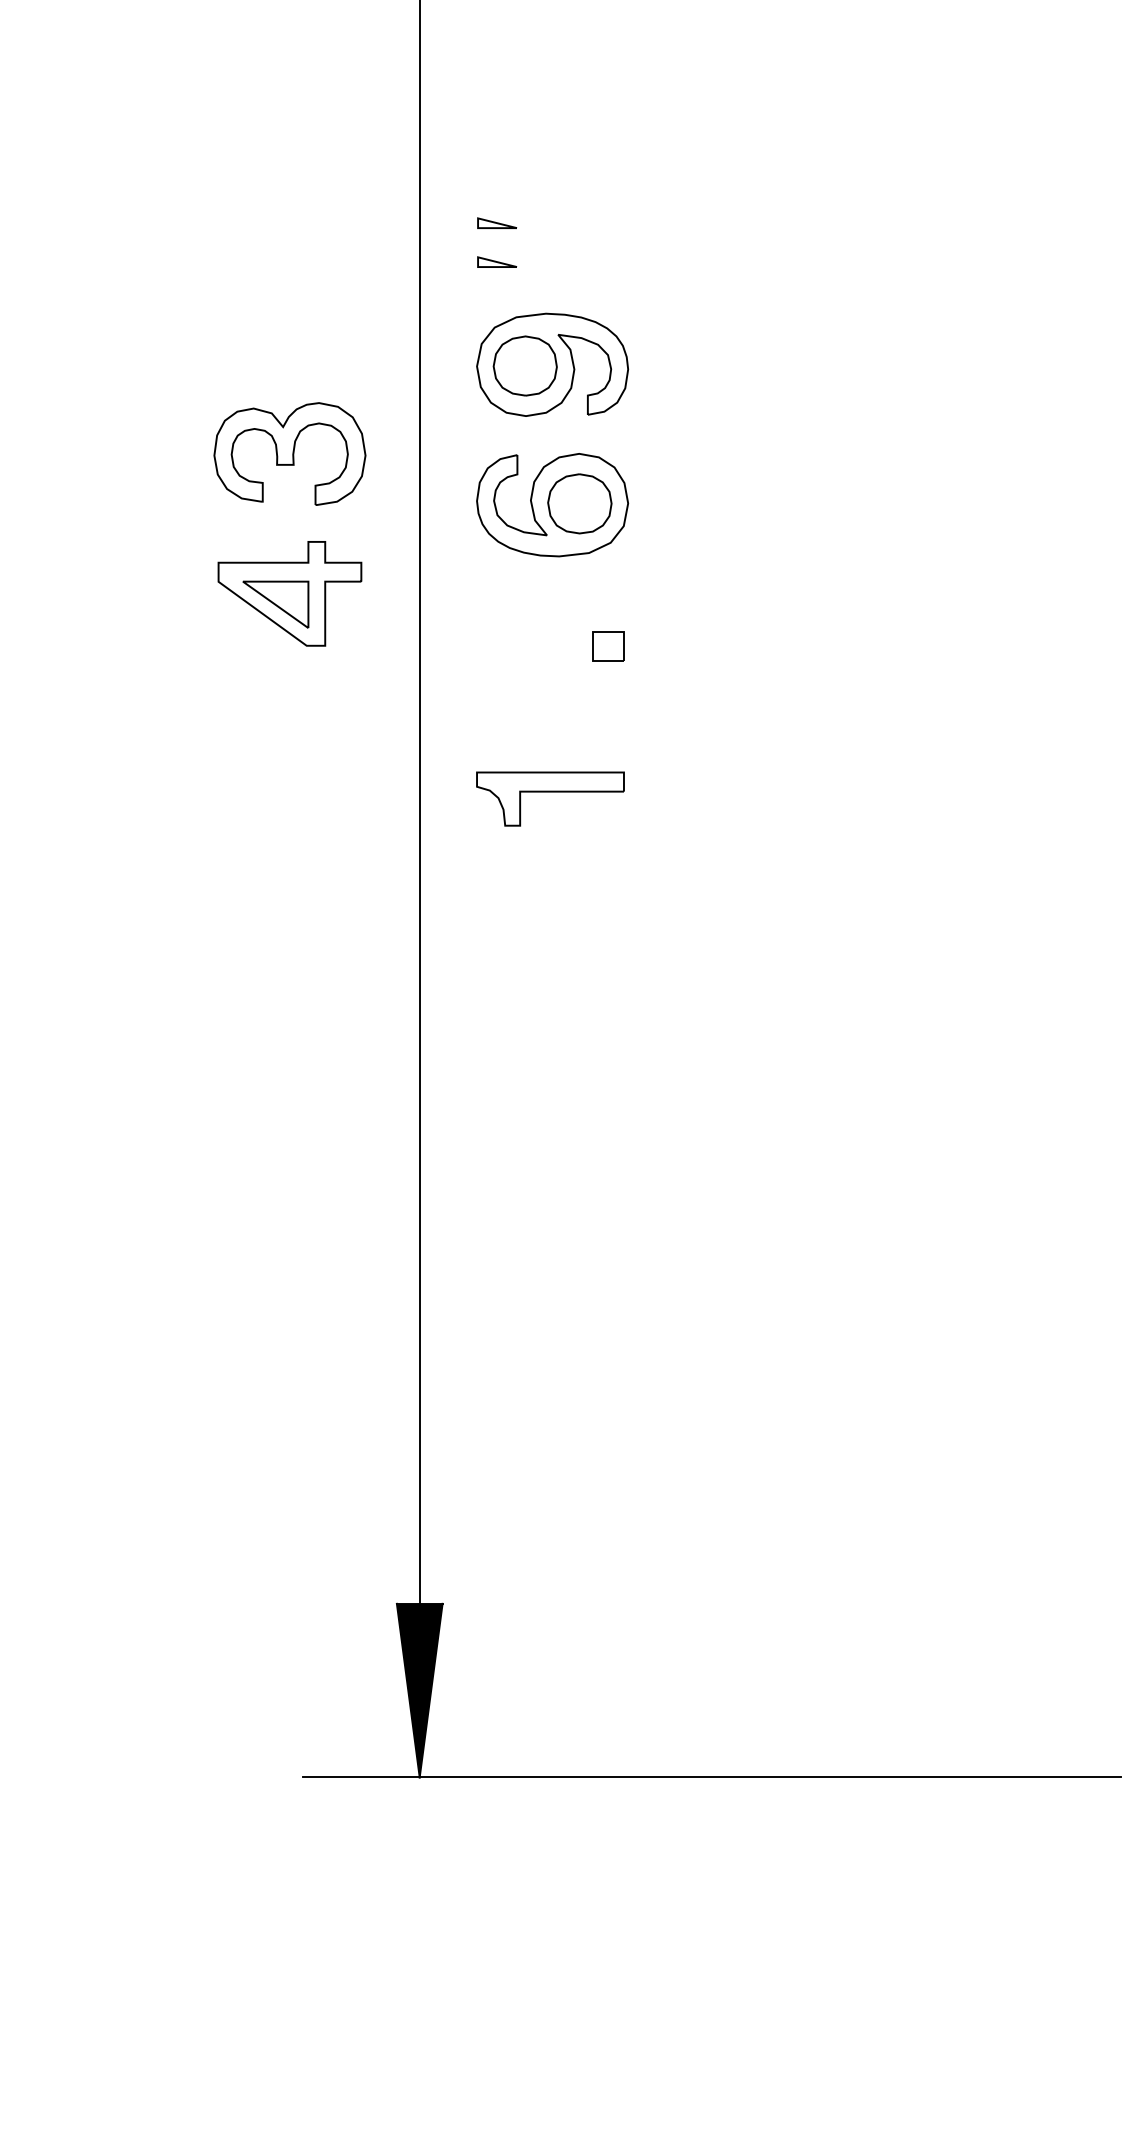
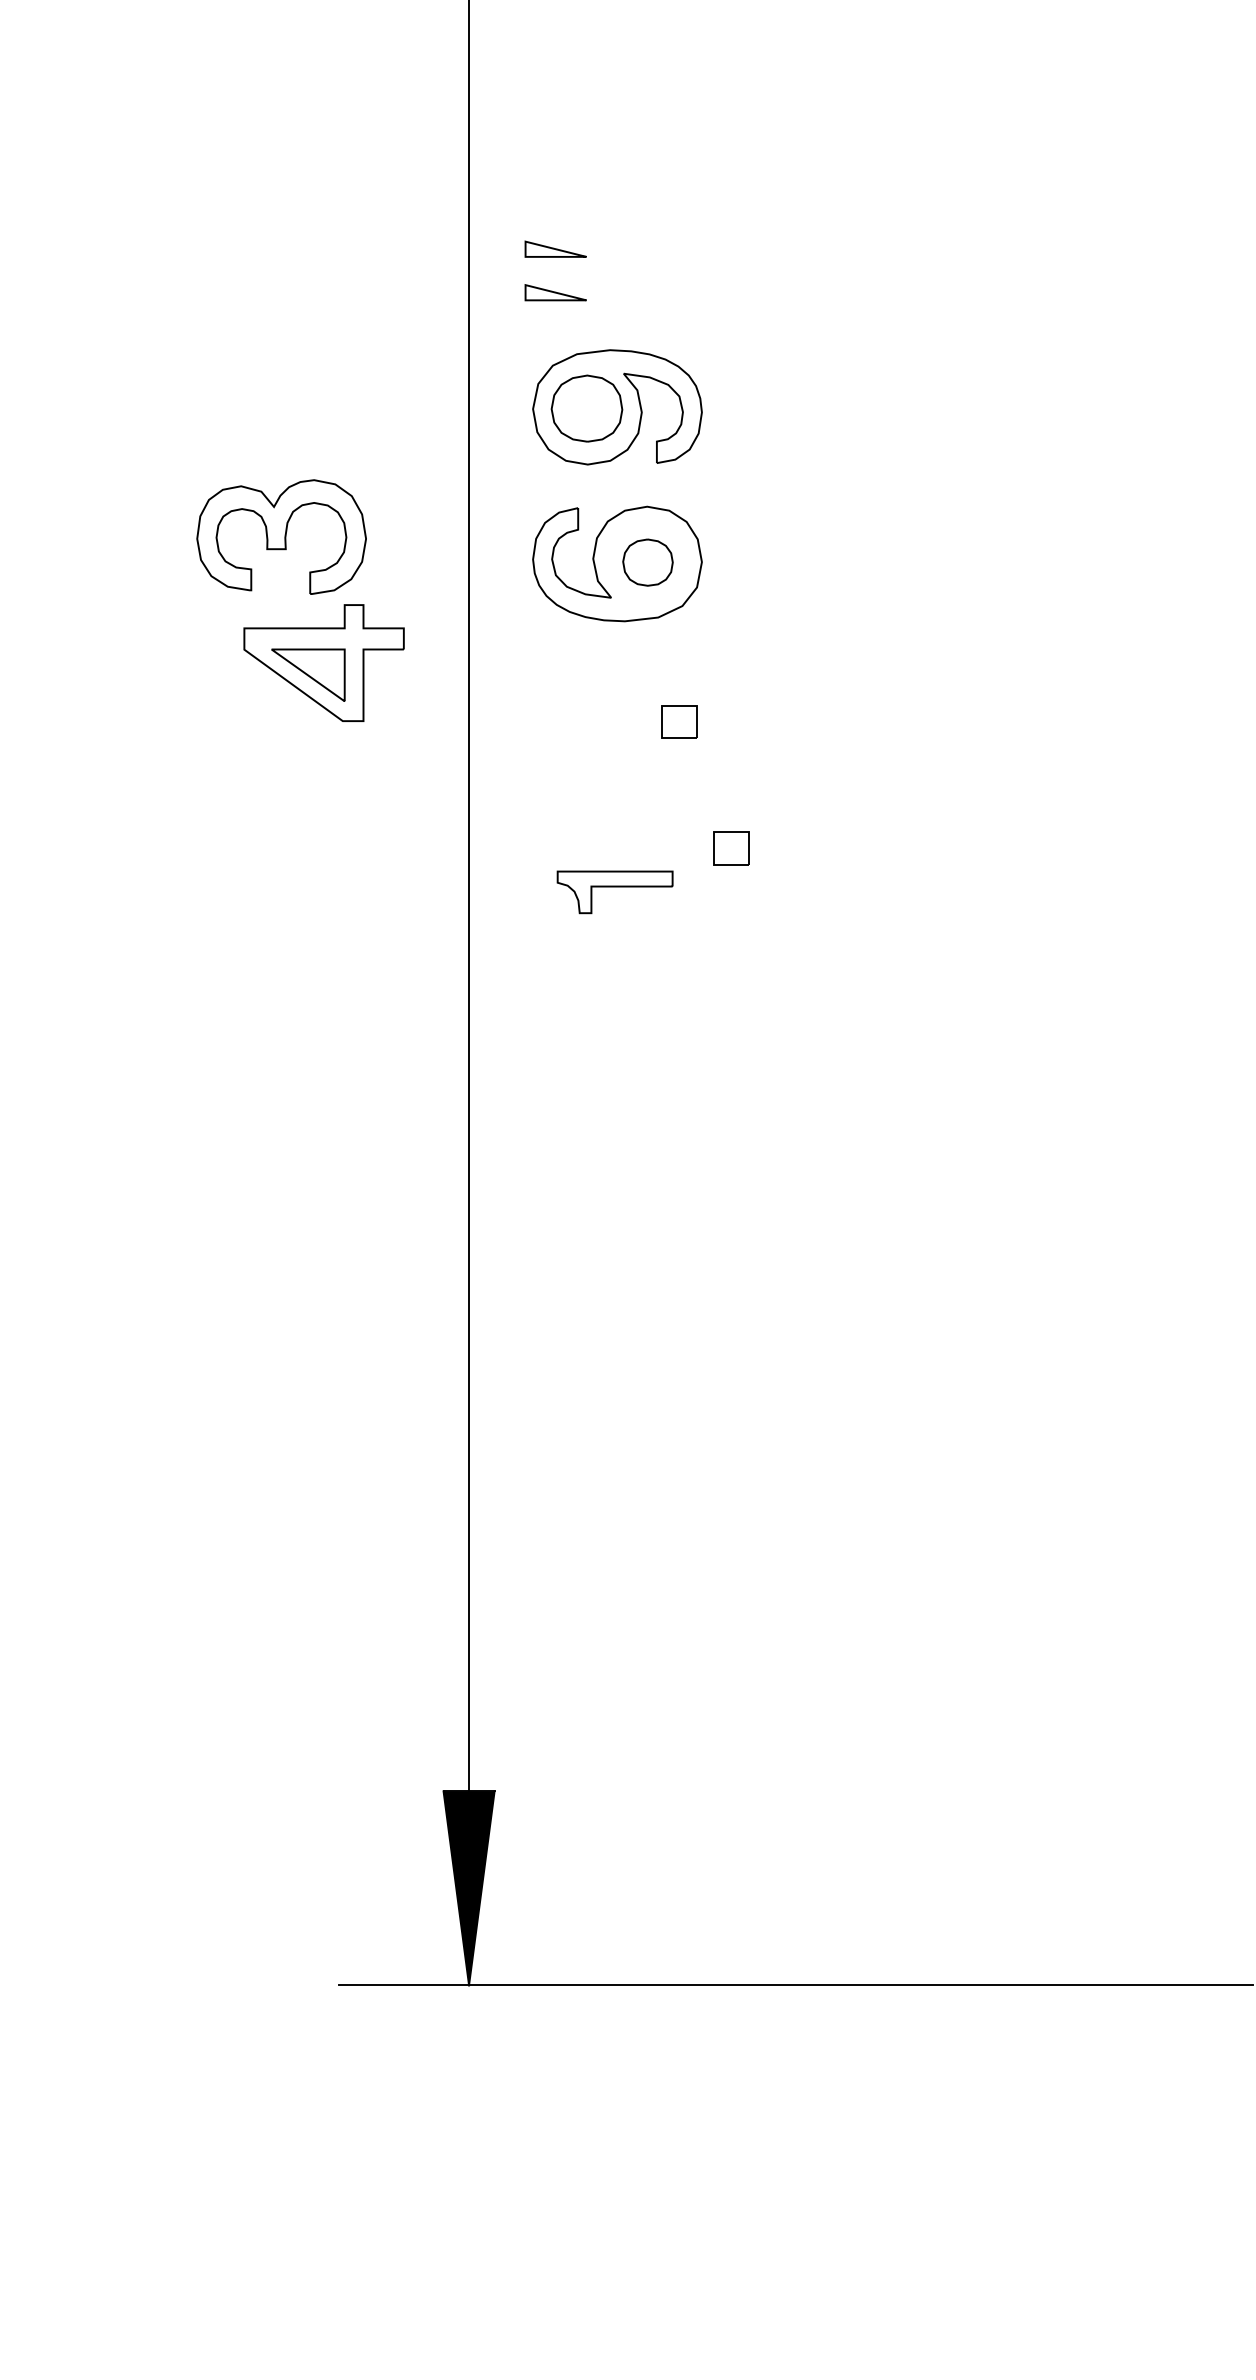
part: (497, 222) -> (555, 248), size x1.4
part: (497, 261) -> (555, 291), size x1.4
part: (289, 453) -> (281, 536), moved
part: (579, 503) -> (647, 562), size x0.7
part: (654, 759) -> (731, 848), added
part: (550, 798) -> (615, 891), size x0.7

